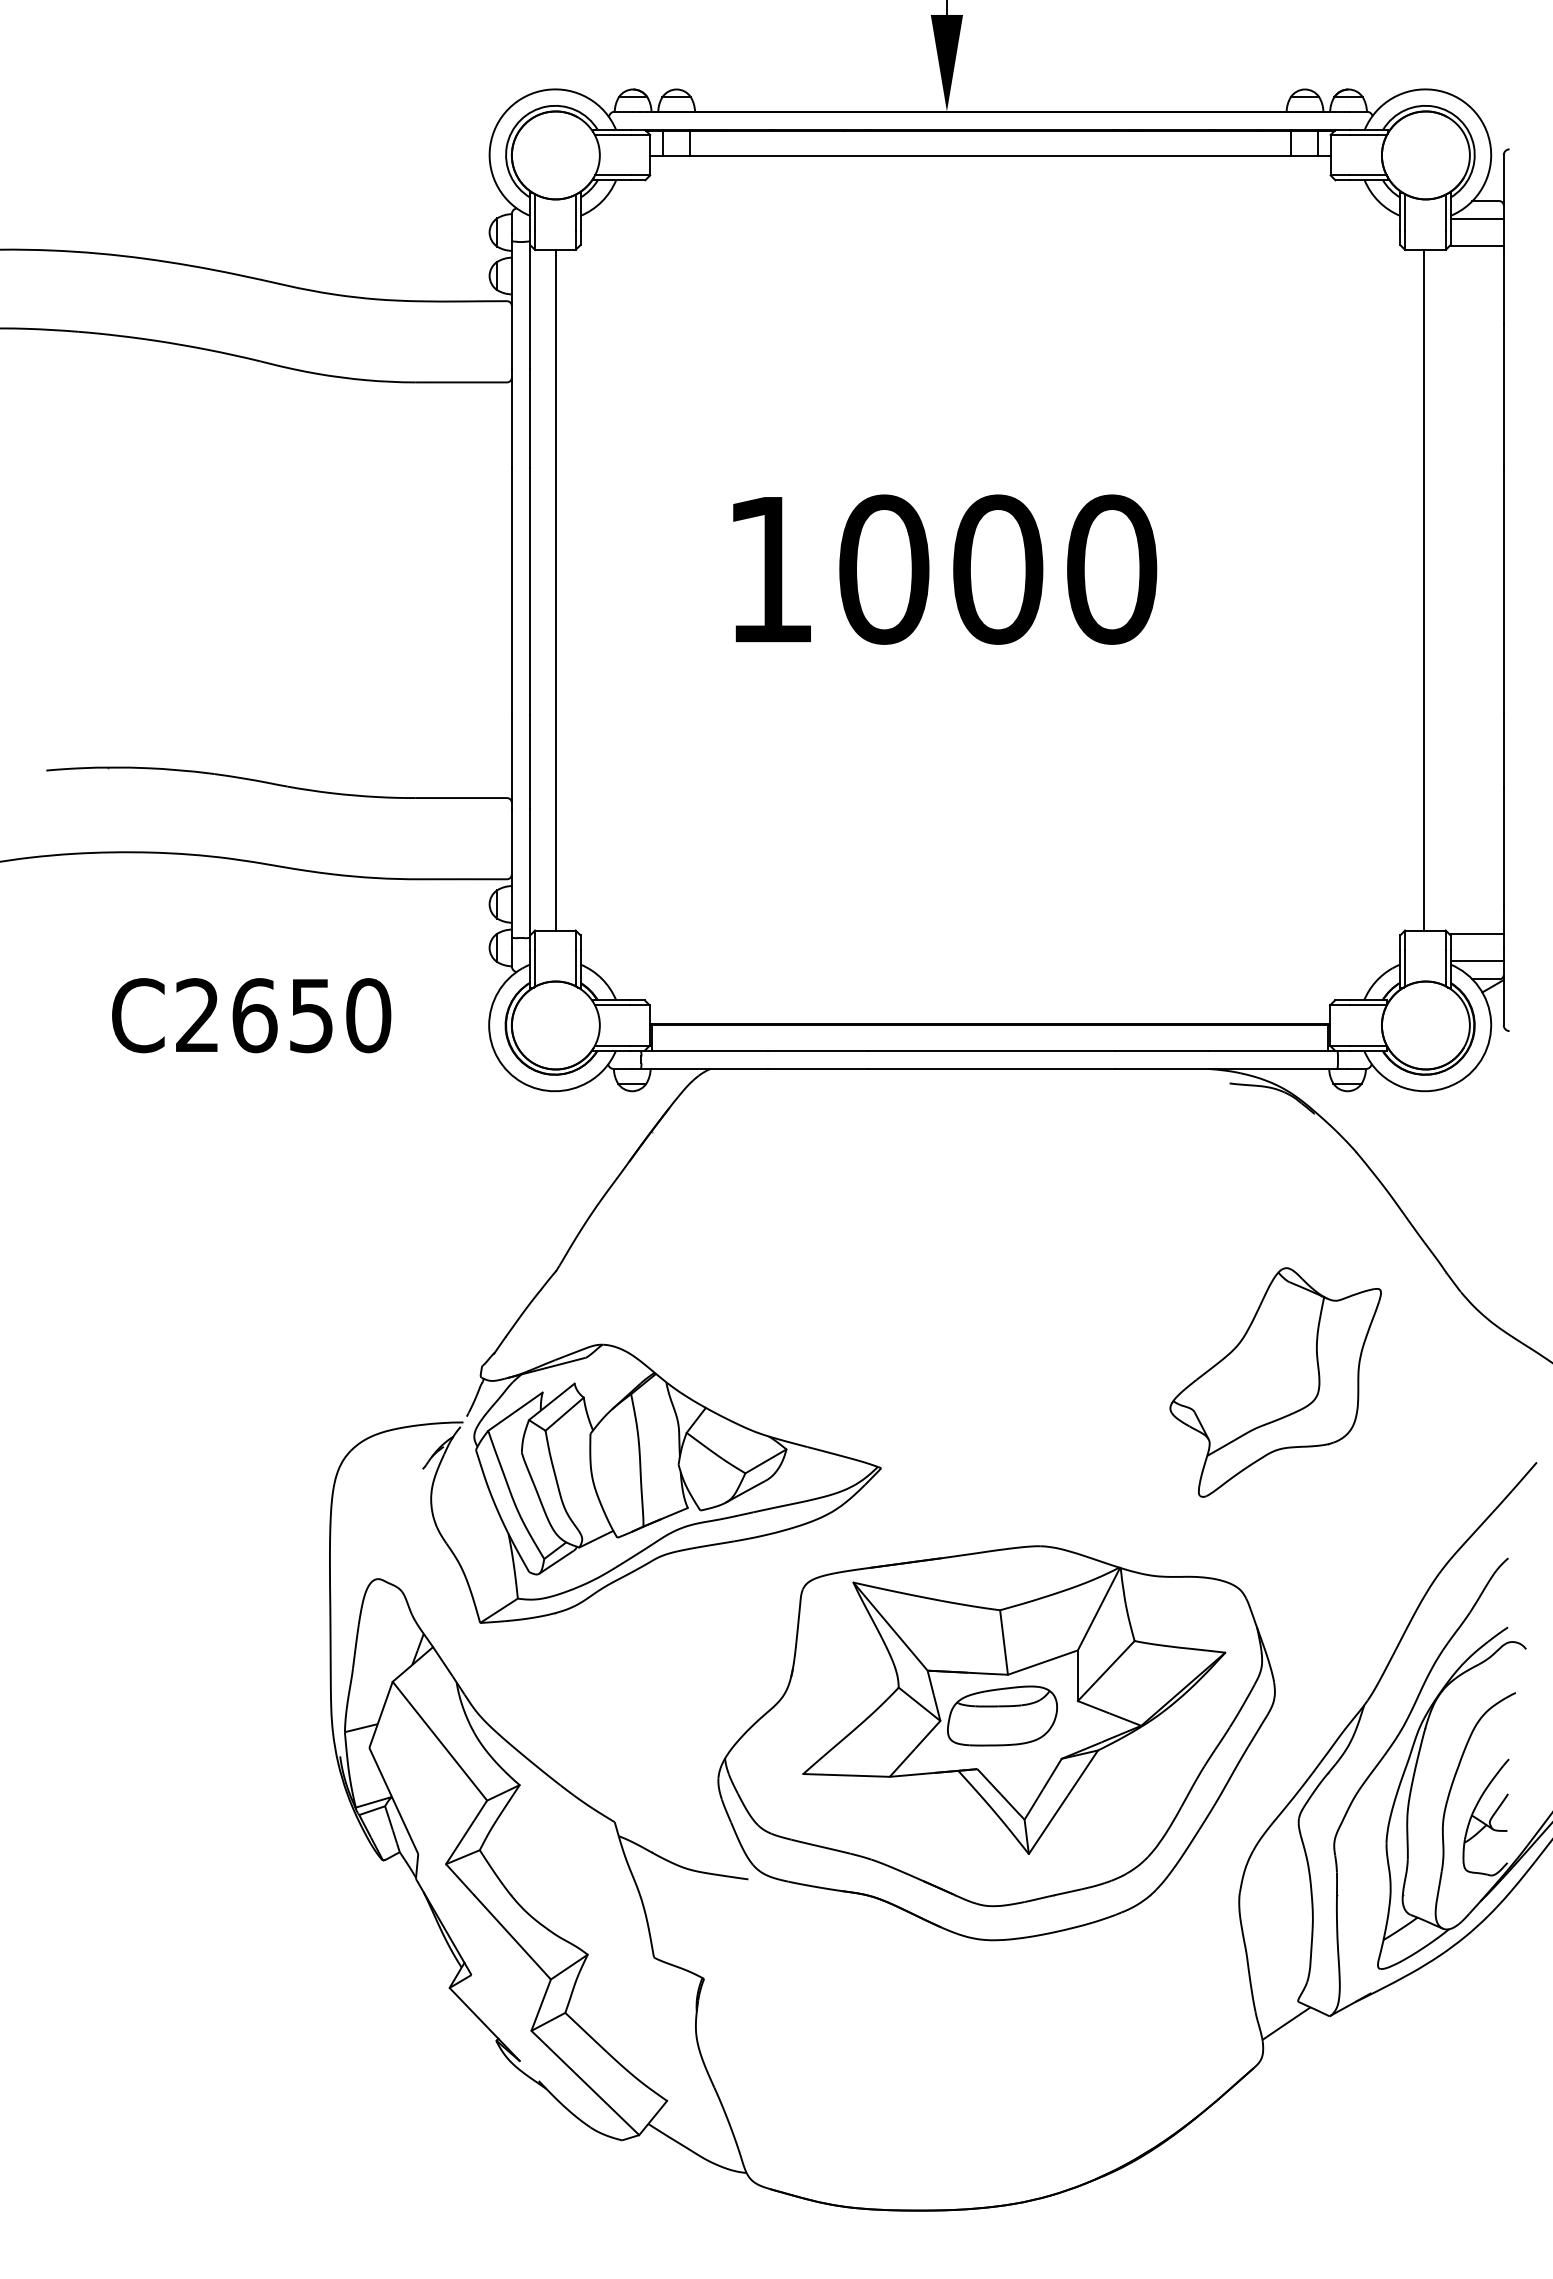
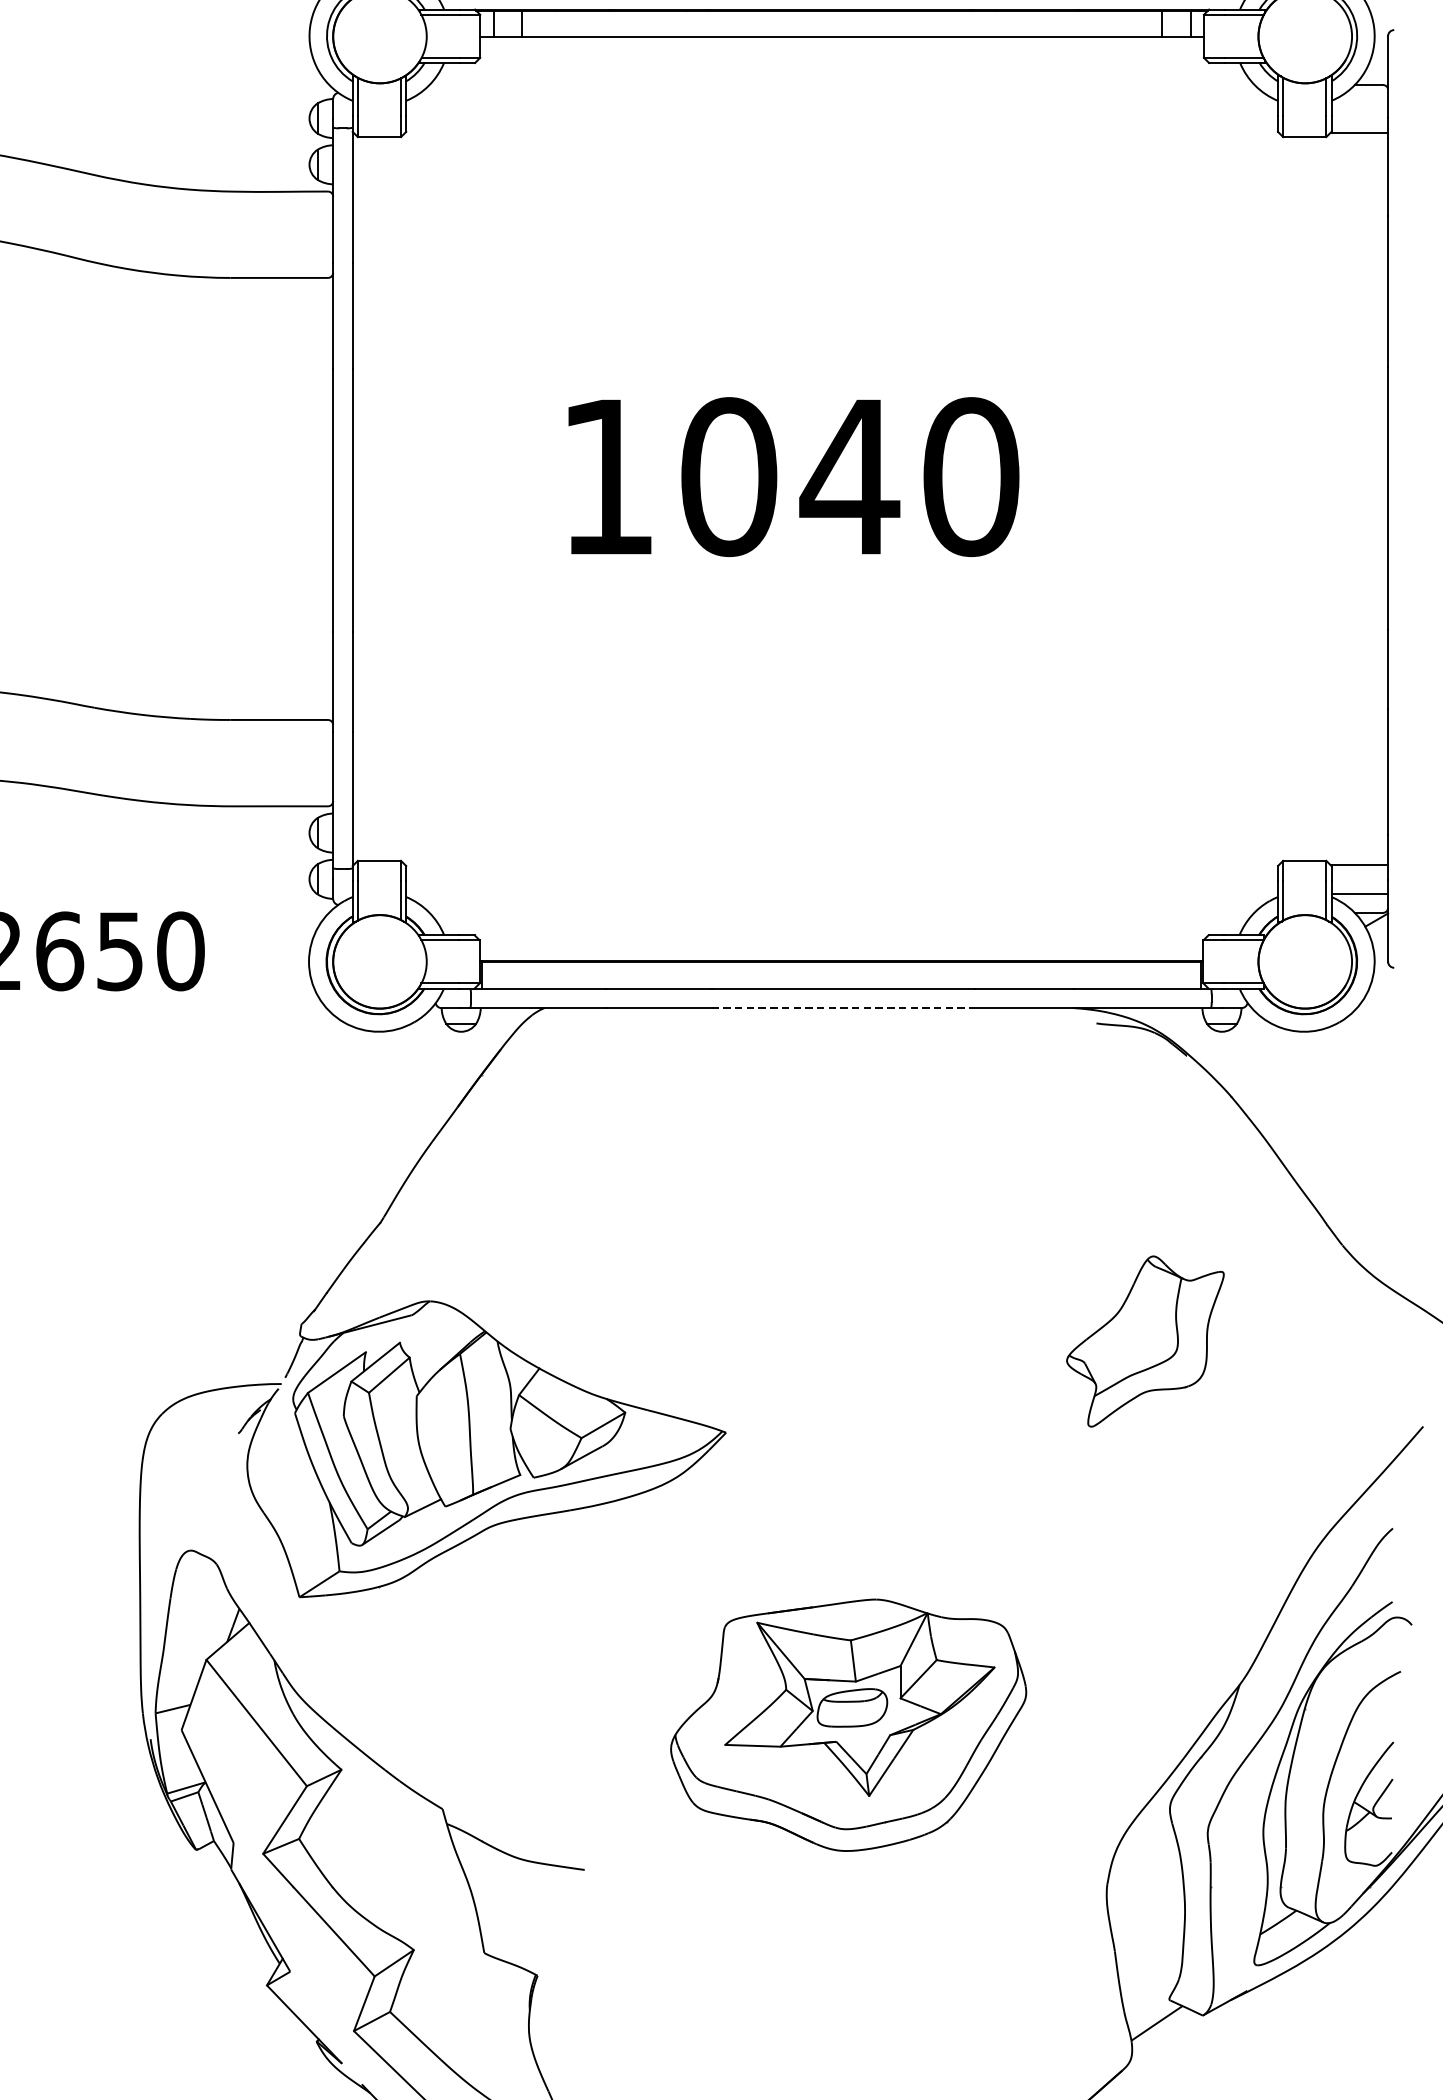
line: (1476, 218) -> (1359, 103), removed
text: (997, 569) -> (849, 476), 1000 -> 1040
line: (556, 589) -> (380, 498), removed
line: (1424, 589) -> (1303, 498), removed
line: (991, 1069) -> (843, 1008), solid -> dashed
part: (1275, 1382) -> (1145, 1341), size x0.7
part: (996, 1743) -> (848, 1725), size x0.6

